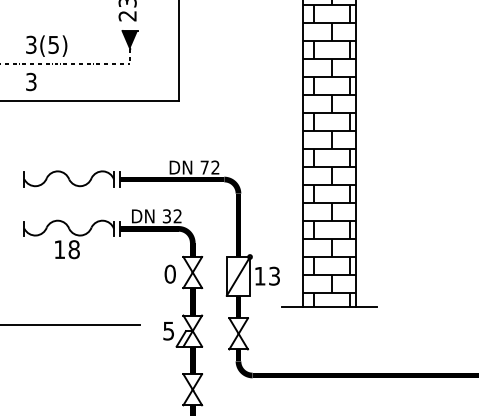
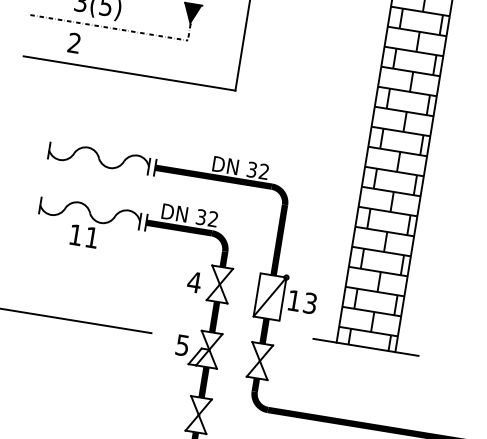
text: (31, 82) -> (74, 43), 3 -> 2
text: (204, 167) -> (251, 169), 72 -> 32
text: (73, 249) -> (91, 237), 18 -> 11
text: (170, 273) -> (194, 281), 0 -> 4

